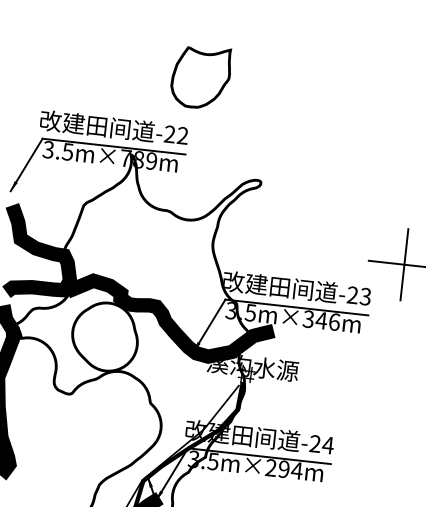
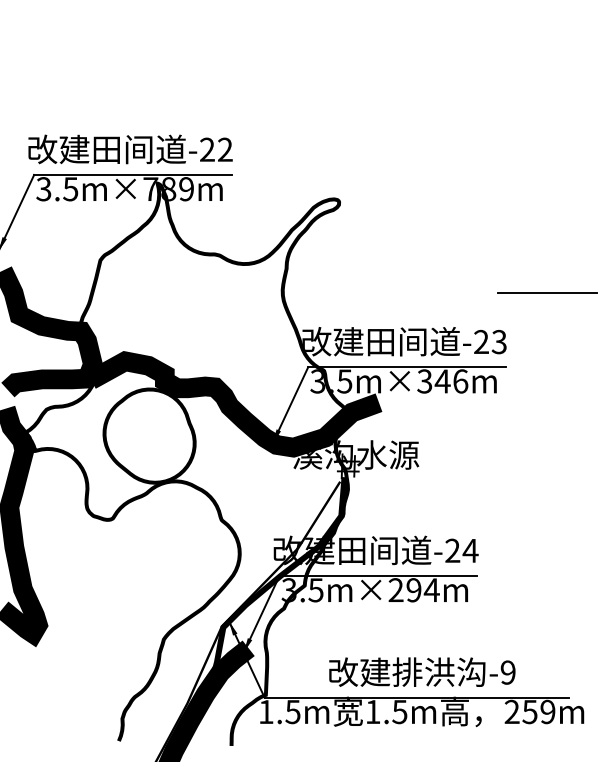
part: (200, 76) -> (240, 66), removed
line: (404, 264) -> (547, 292), removed

